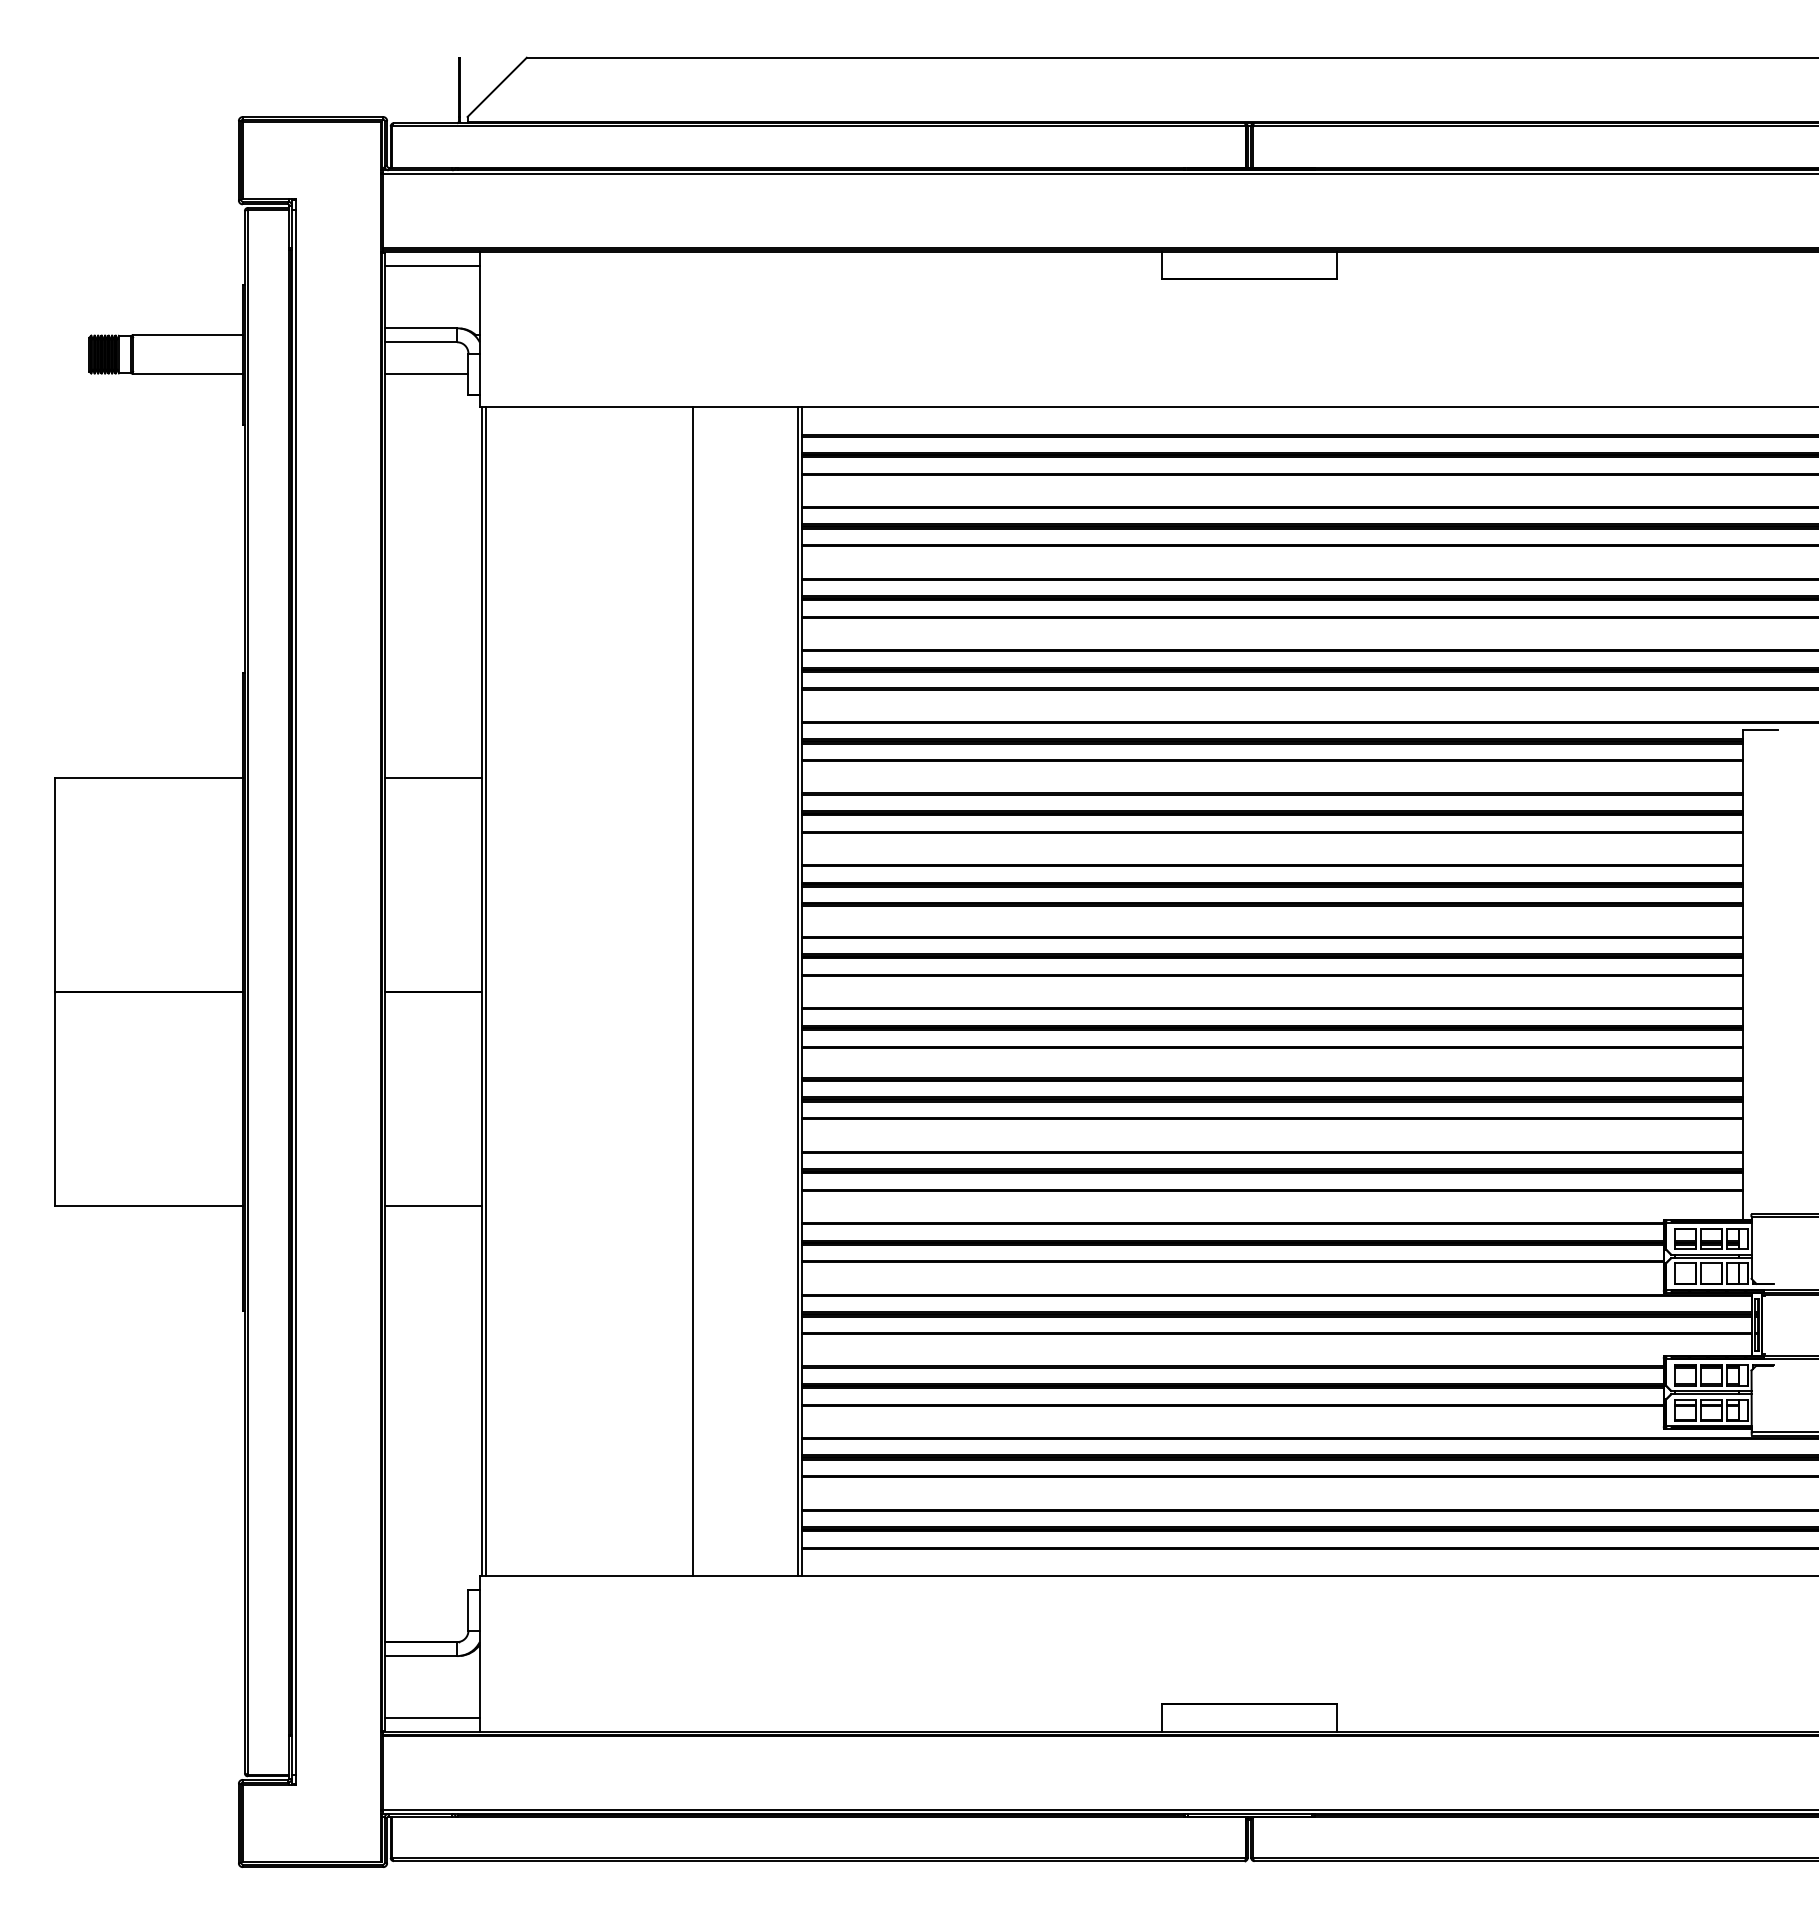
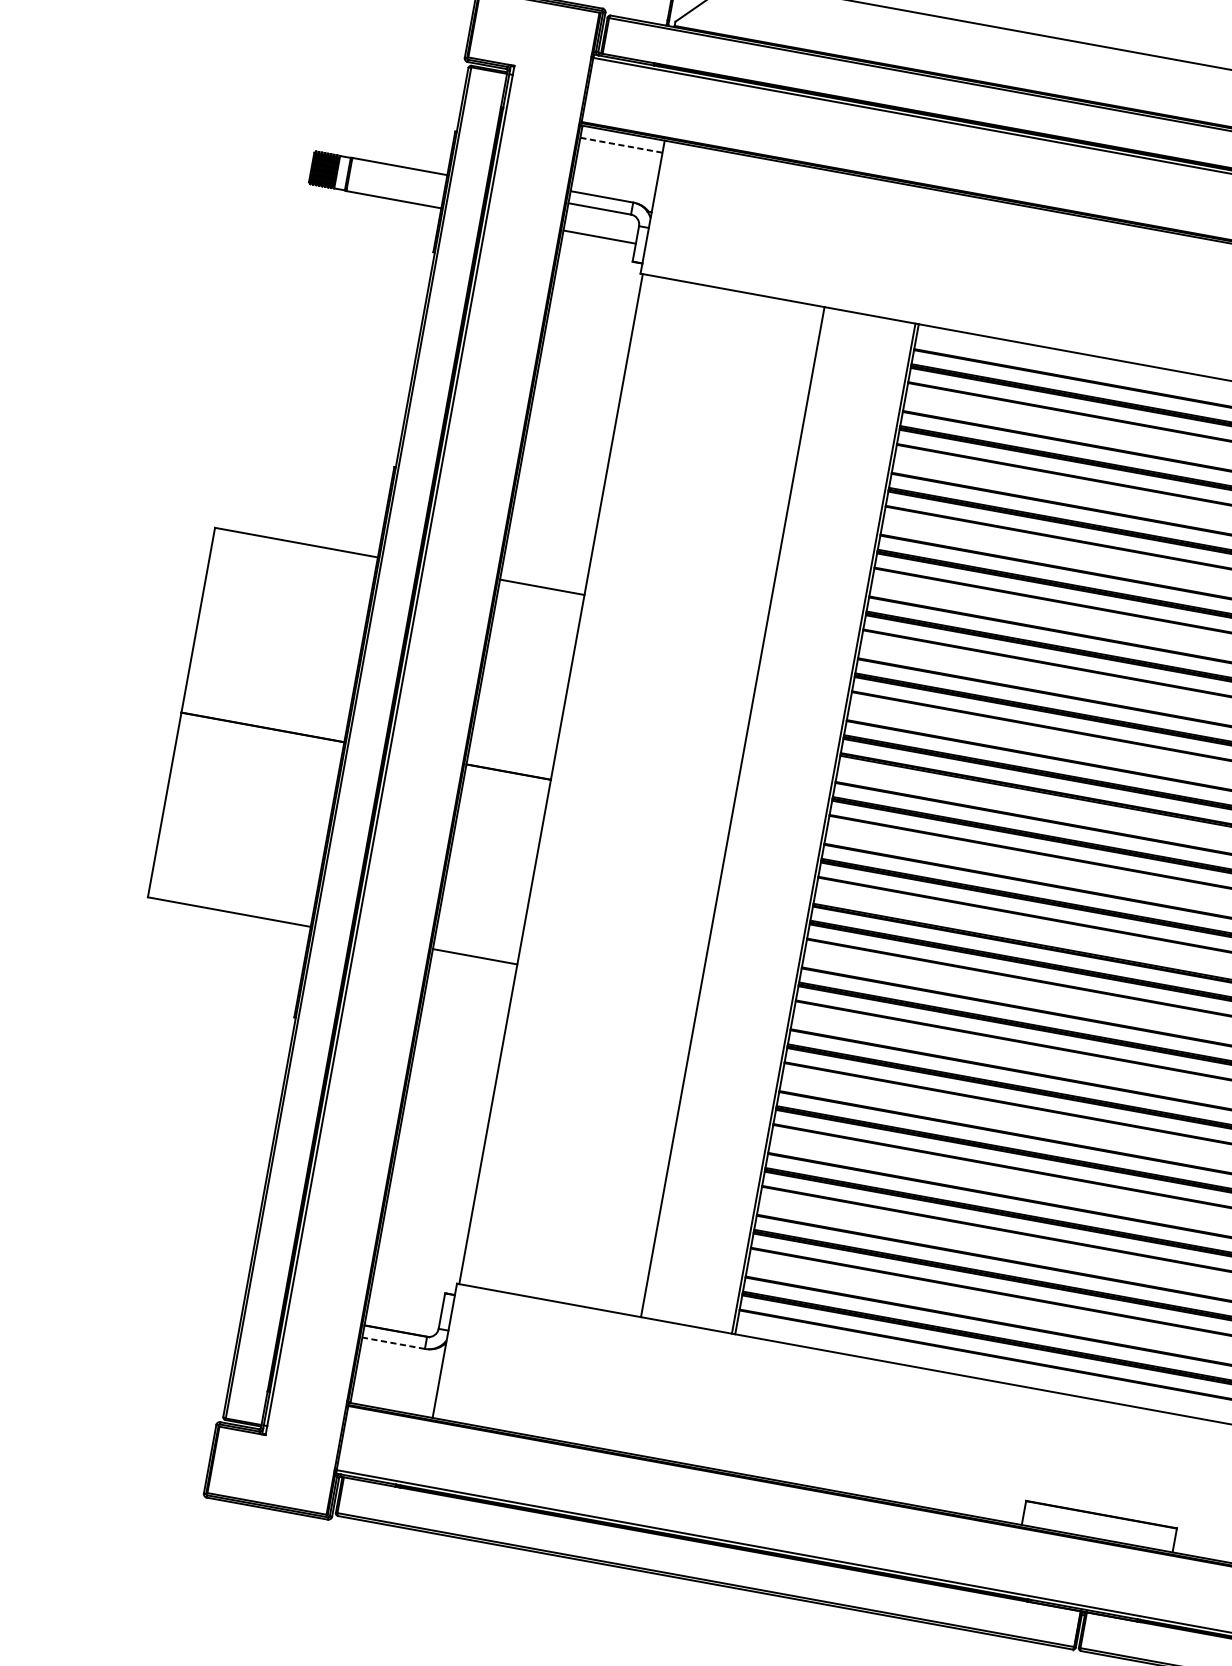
line: (432, 266) -> (621, 145), solid -> dashed
line: (486, 991) -> (554, 779), removed
line: (420, 1656) -> (393, 1343), solid -> dashed
line: (431, 1717) -> (393, 1397), removed

